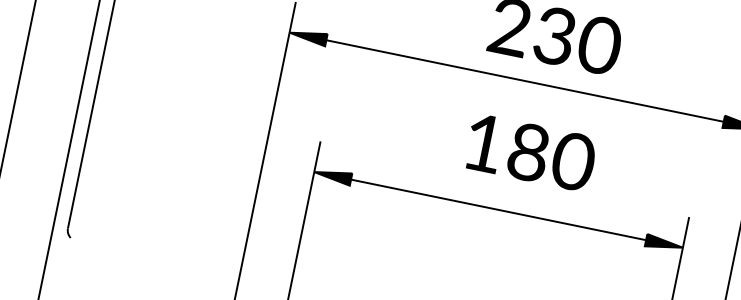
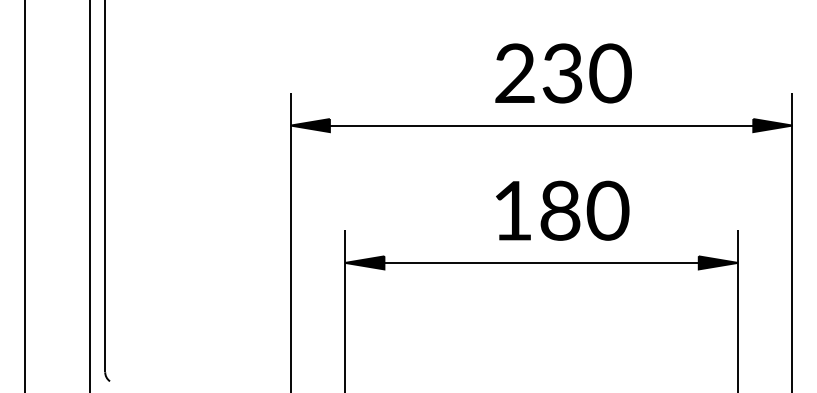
text: (530, 152) -> (562, 210), moved

